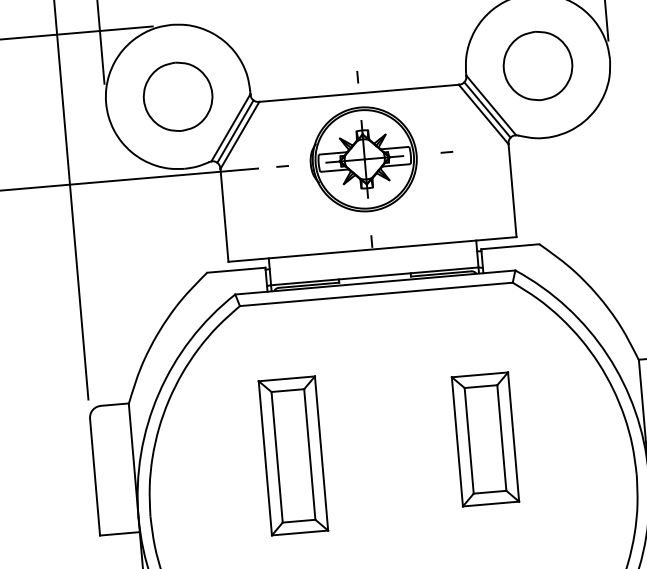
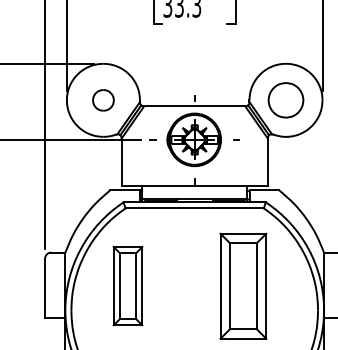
part: (178, 97) -> (103, 100), size x0.6
part: (485, 438) -> (243, 285), size x1.6
part: (292, 456) -> (127, 286), moved

